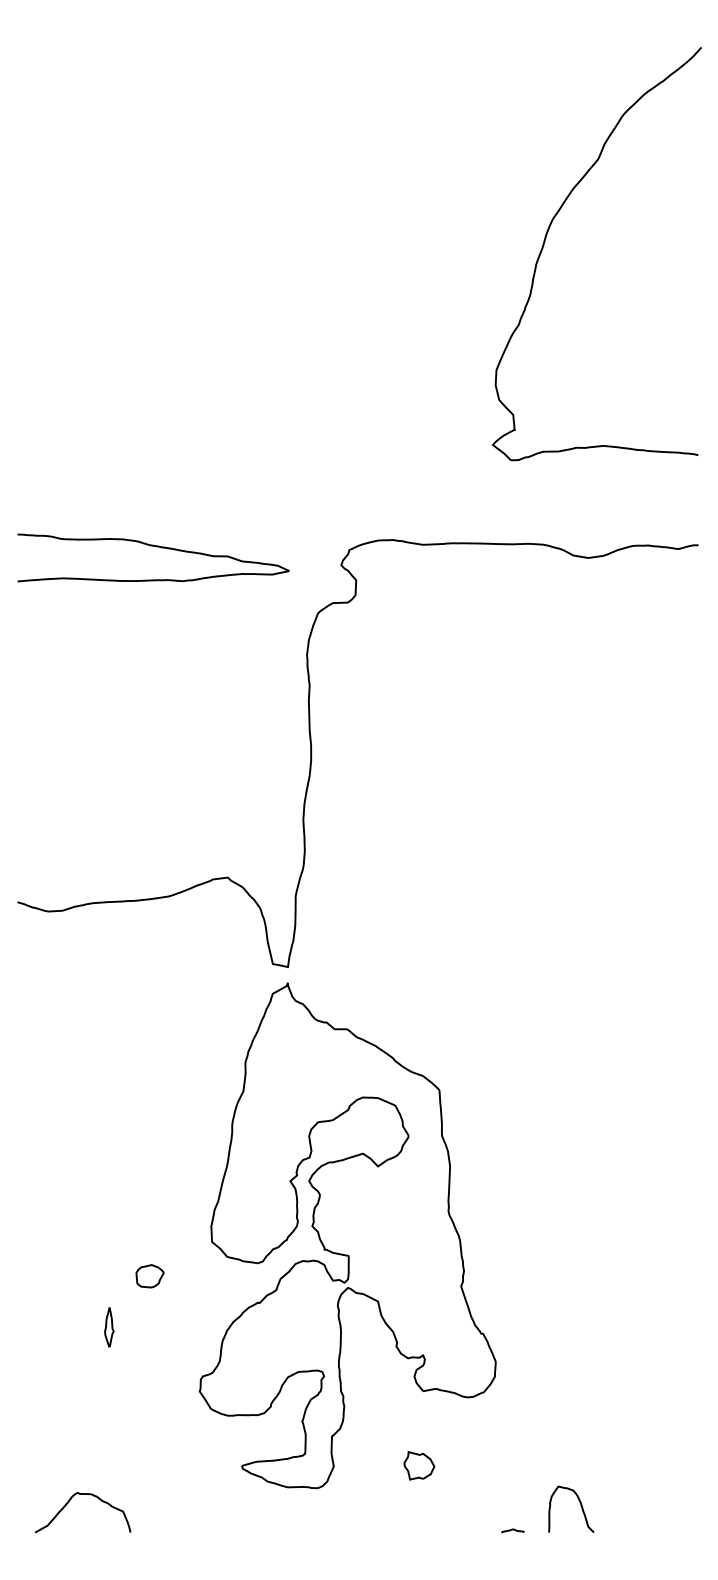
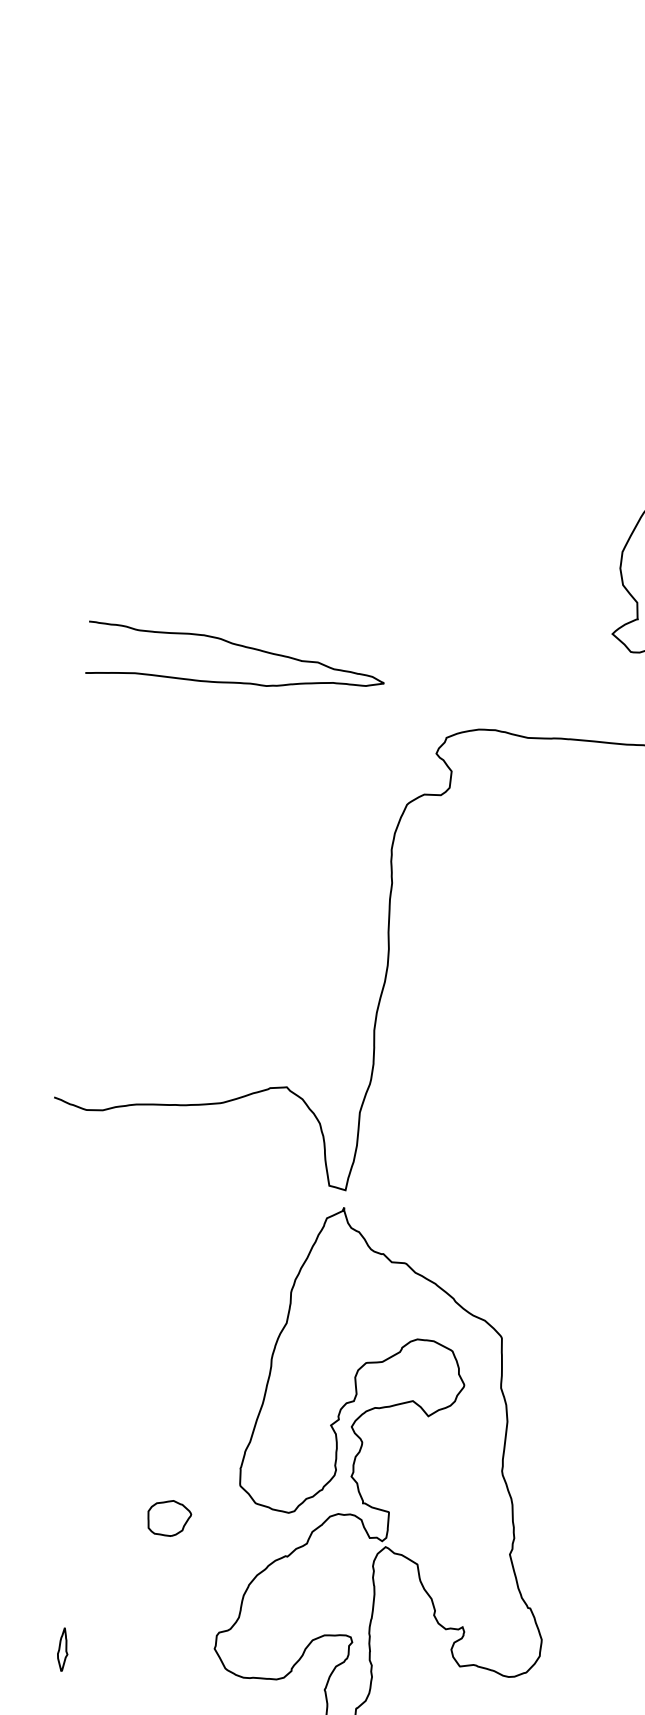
curve: (156, 547) -> (240, 646), moved
part: (149, 1276) -> (168, 1518), size x1.43
part: (109, 1327) -> (63, 1649), moved

